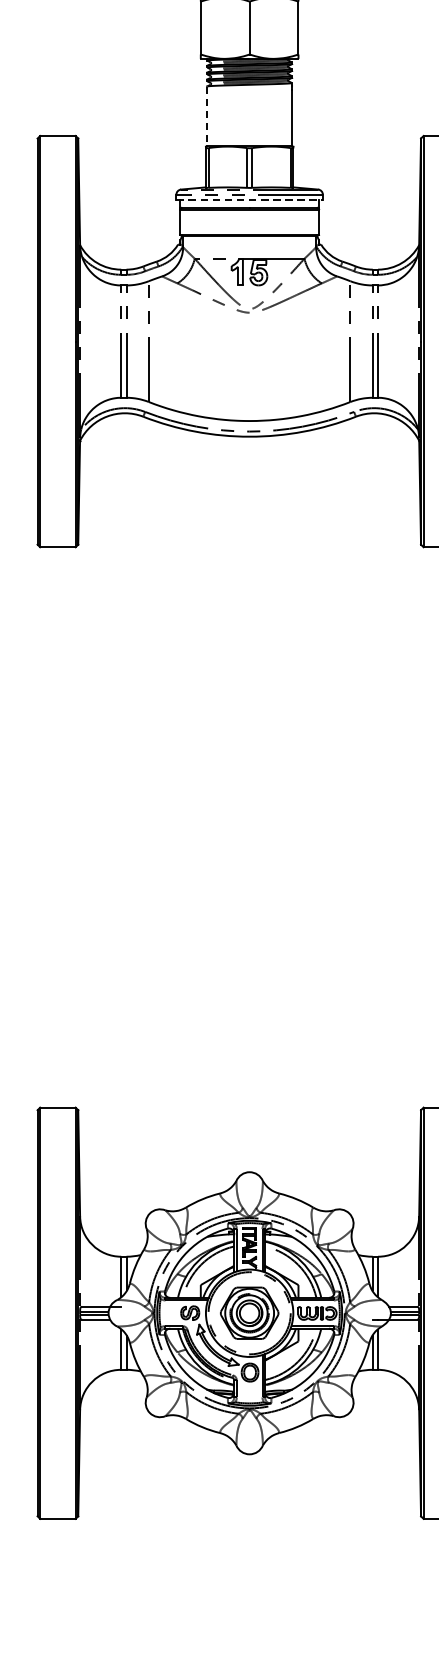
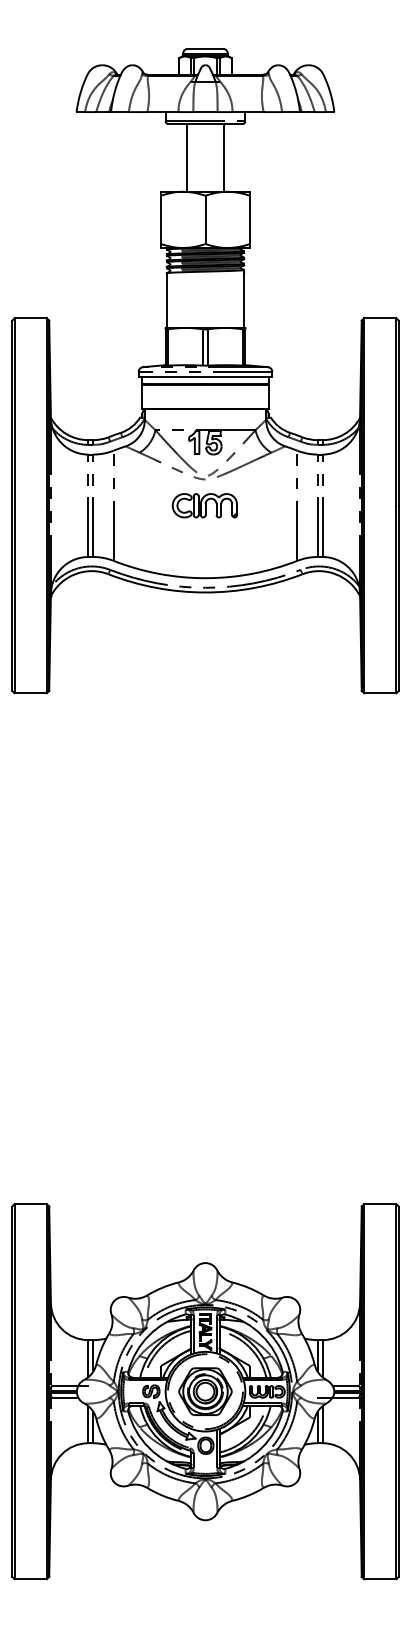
line: (206, 116) -> (166, 300), dashed -> solid
line: (249, 199) -> (205, 376), dashed -> solid
part: (248, 341) -> (204, 505), added

